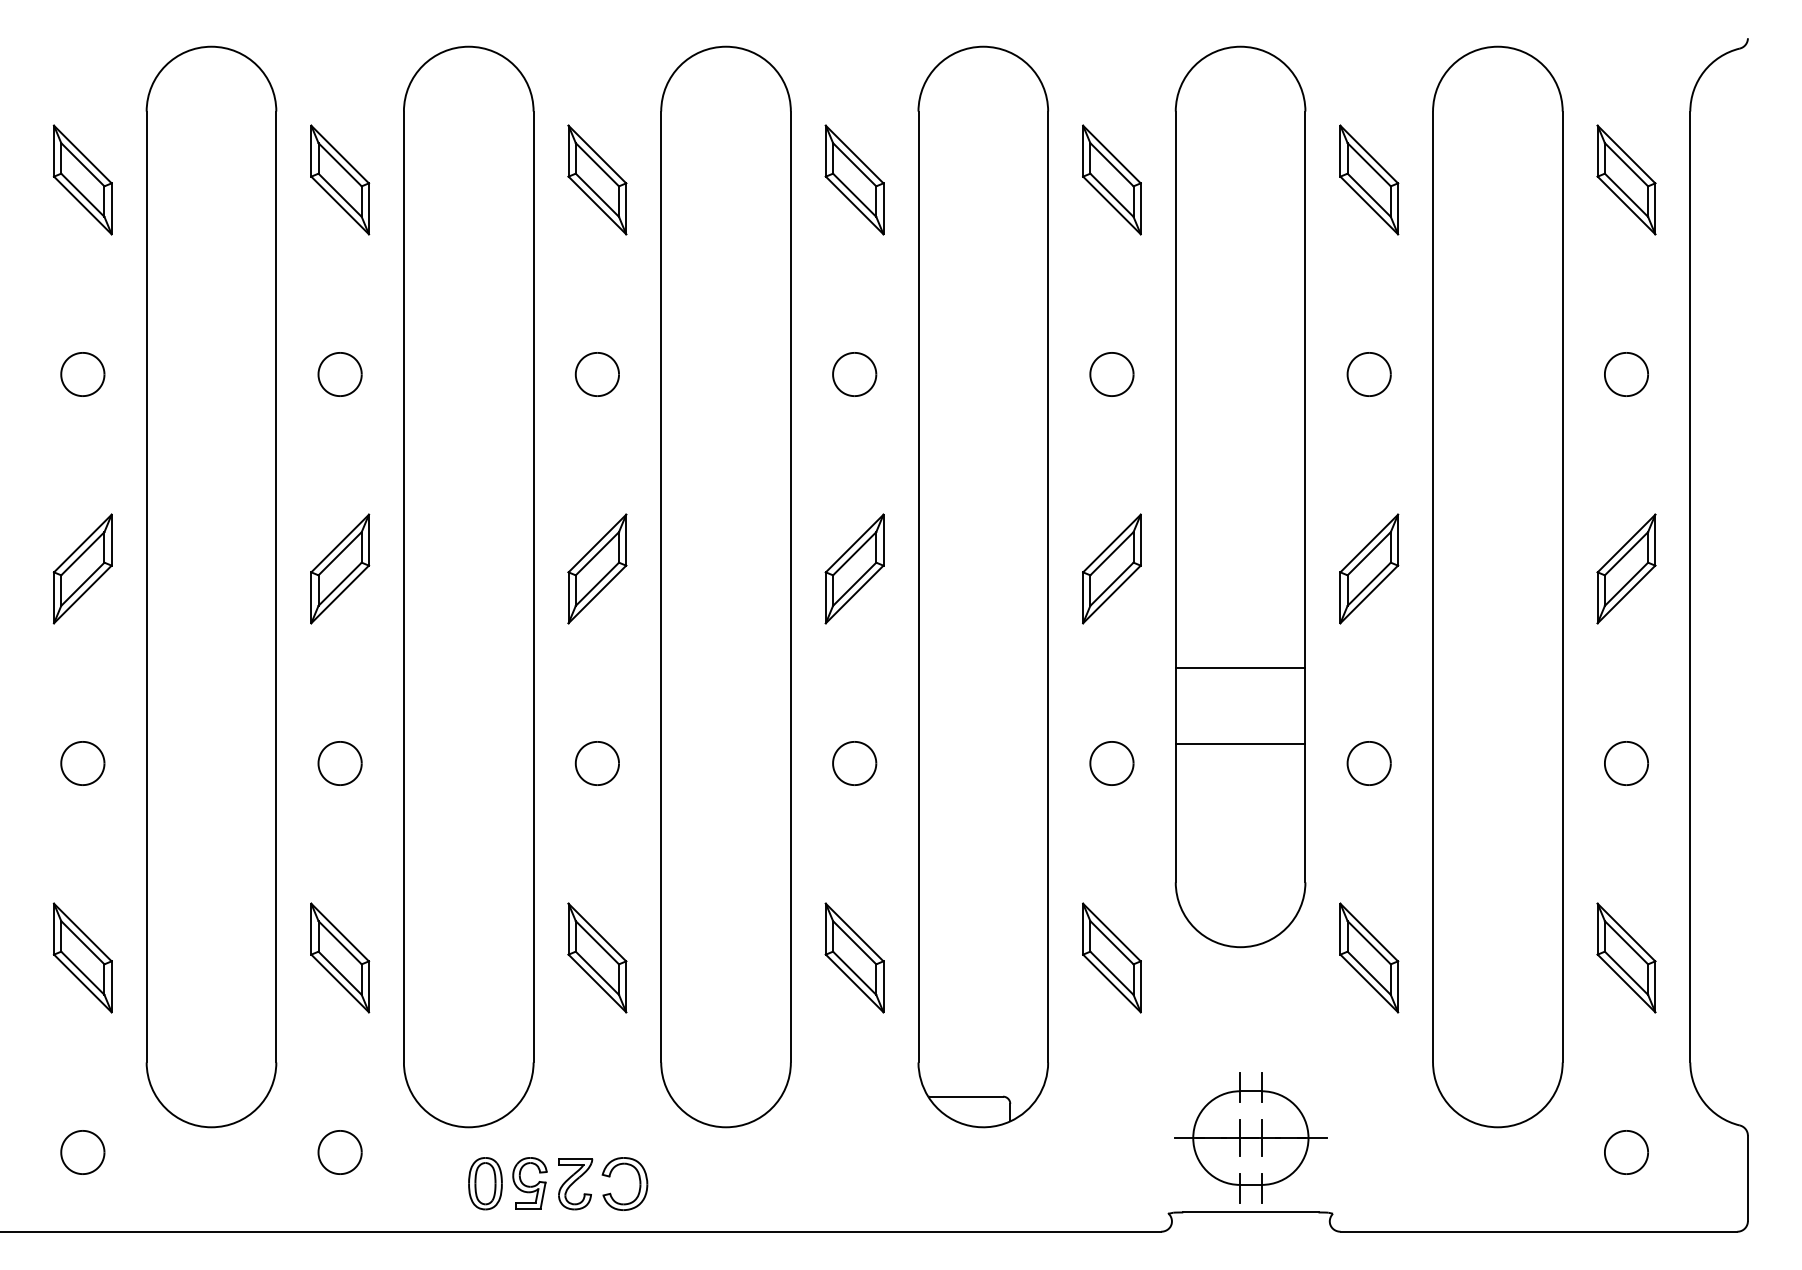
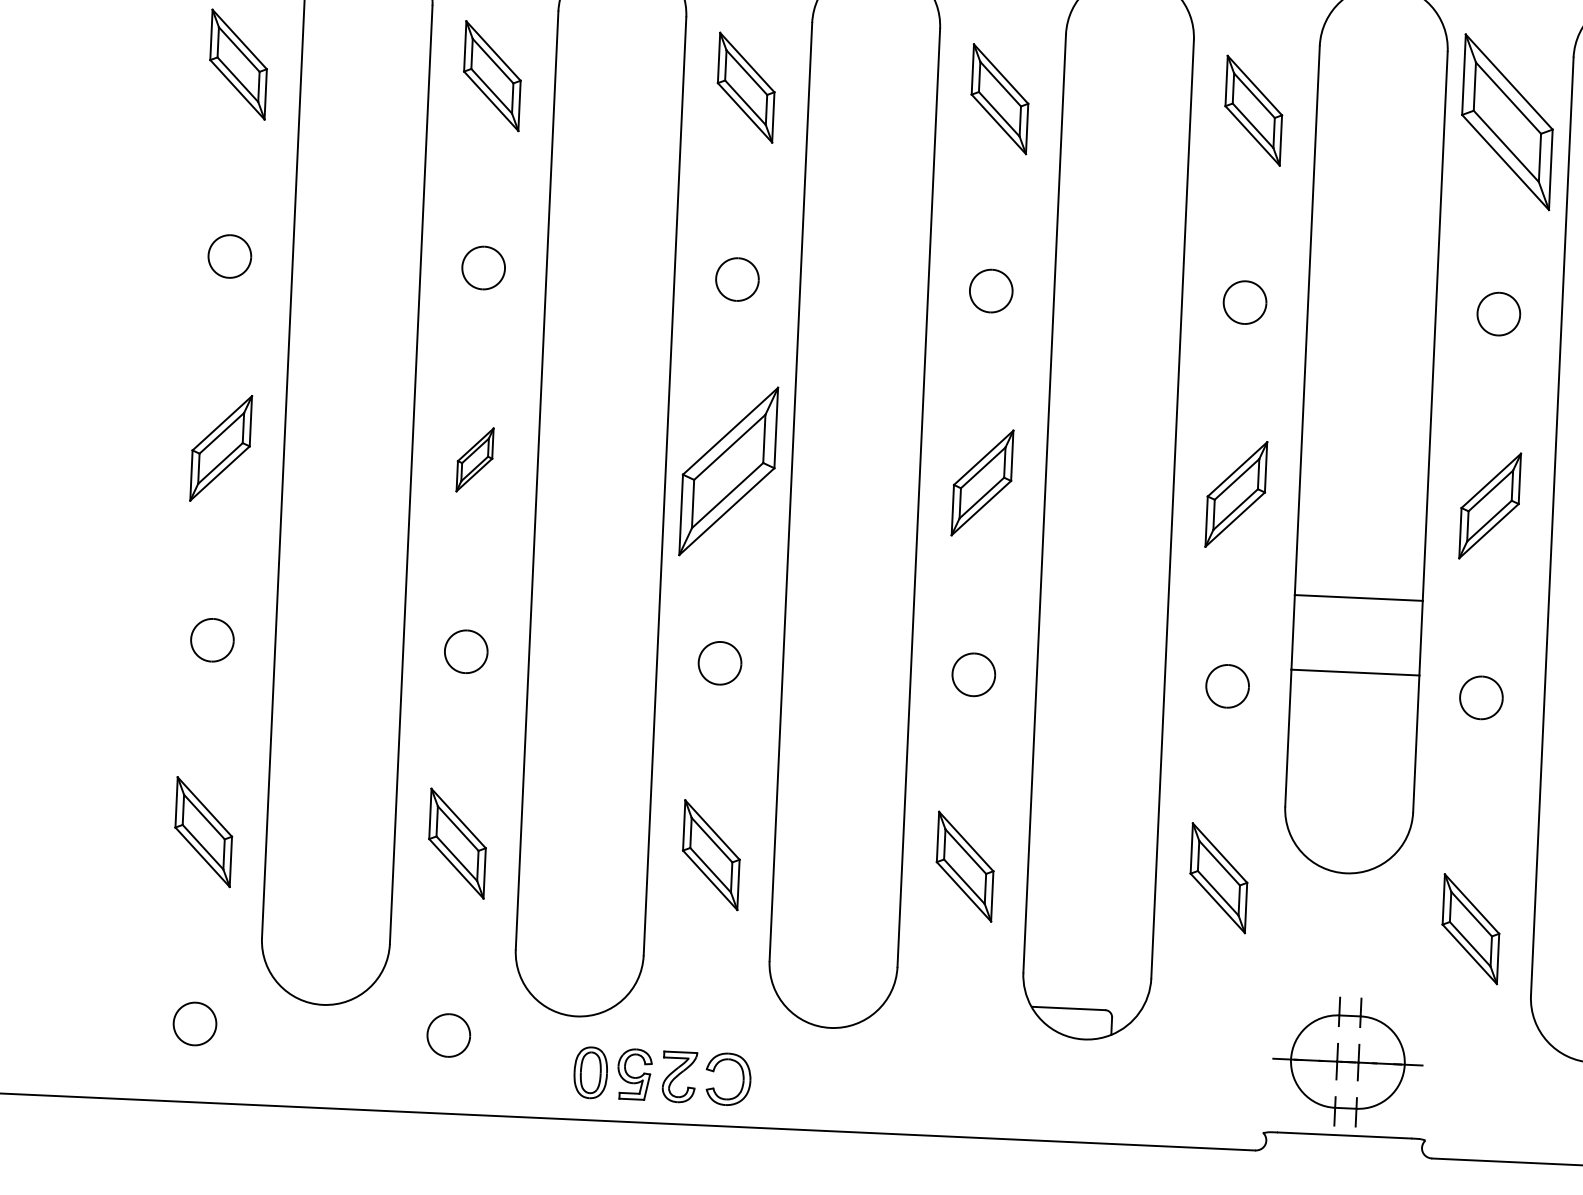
part: (1369, 179) -> (1507, 121), size x1.6
part: (340, 568) -> (475, 459), size x0.6
part: (597, 568) -> (728, 470), size x1.6
part: (1369, 957) -> (1471, 928), moved

